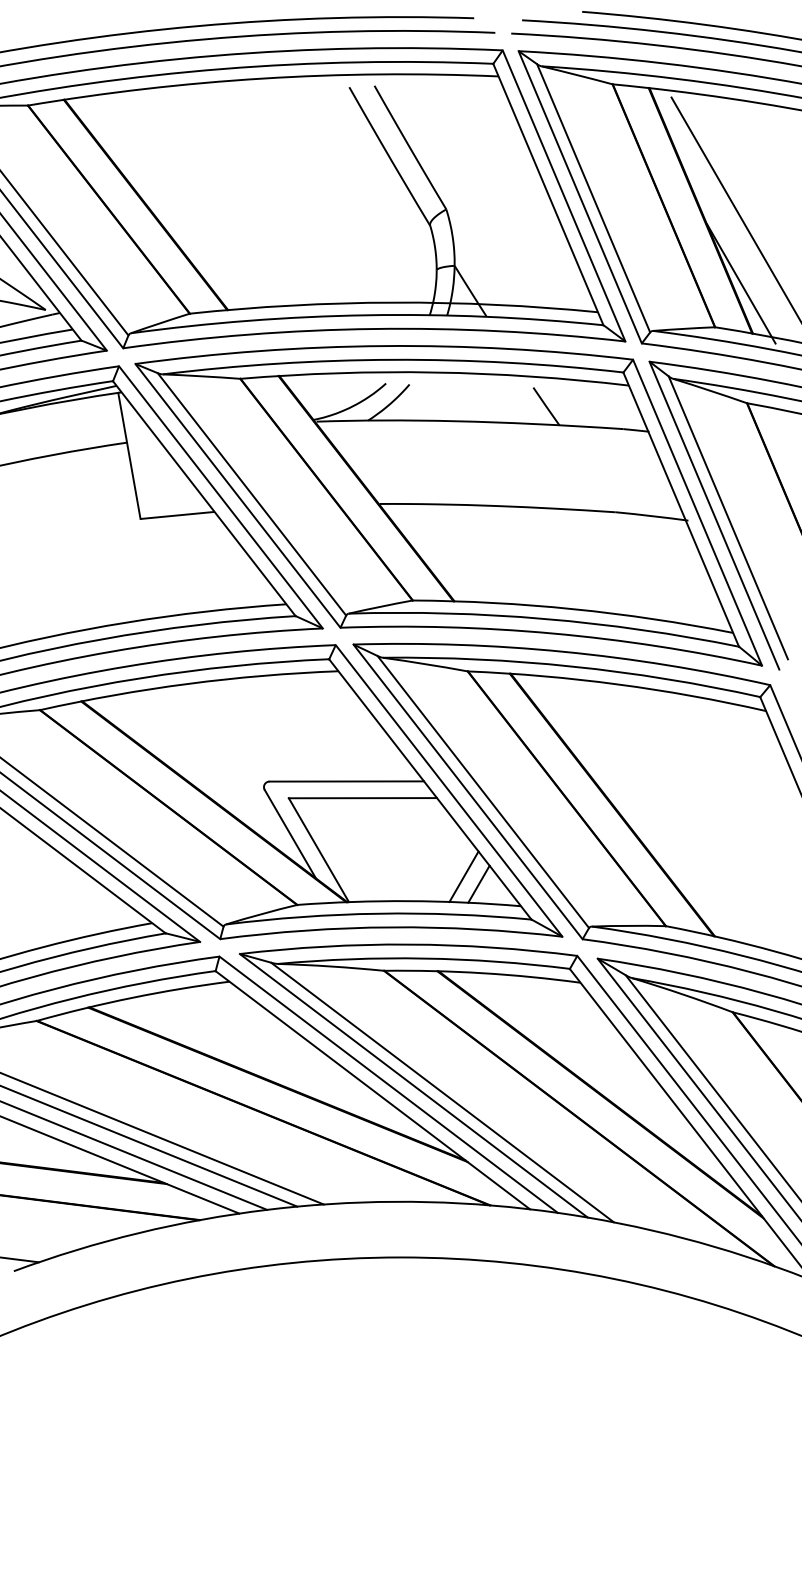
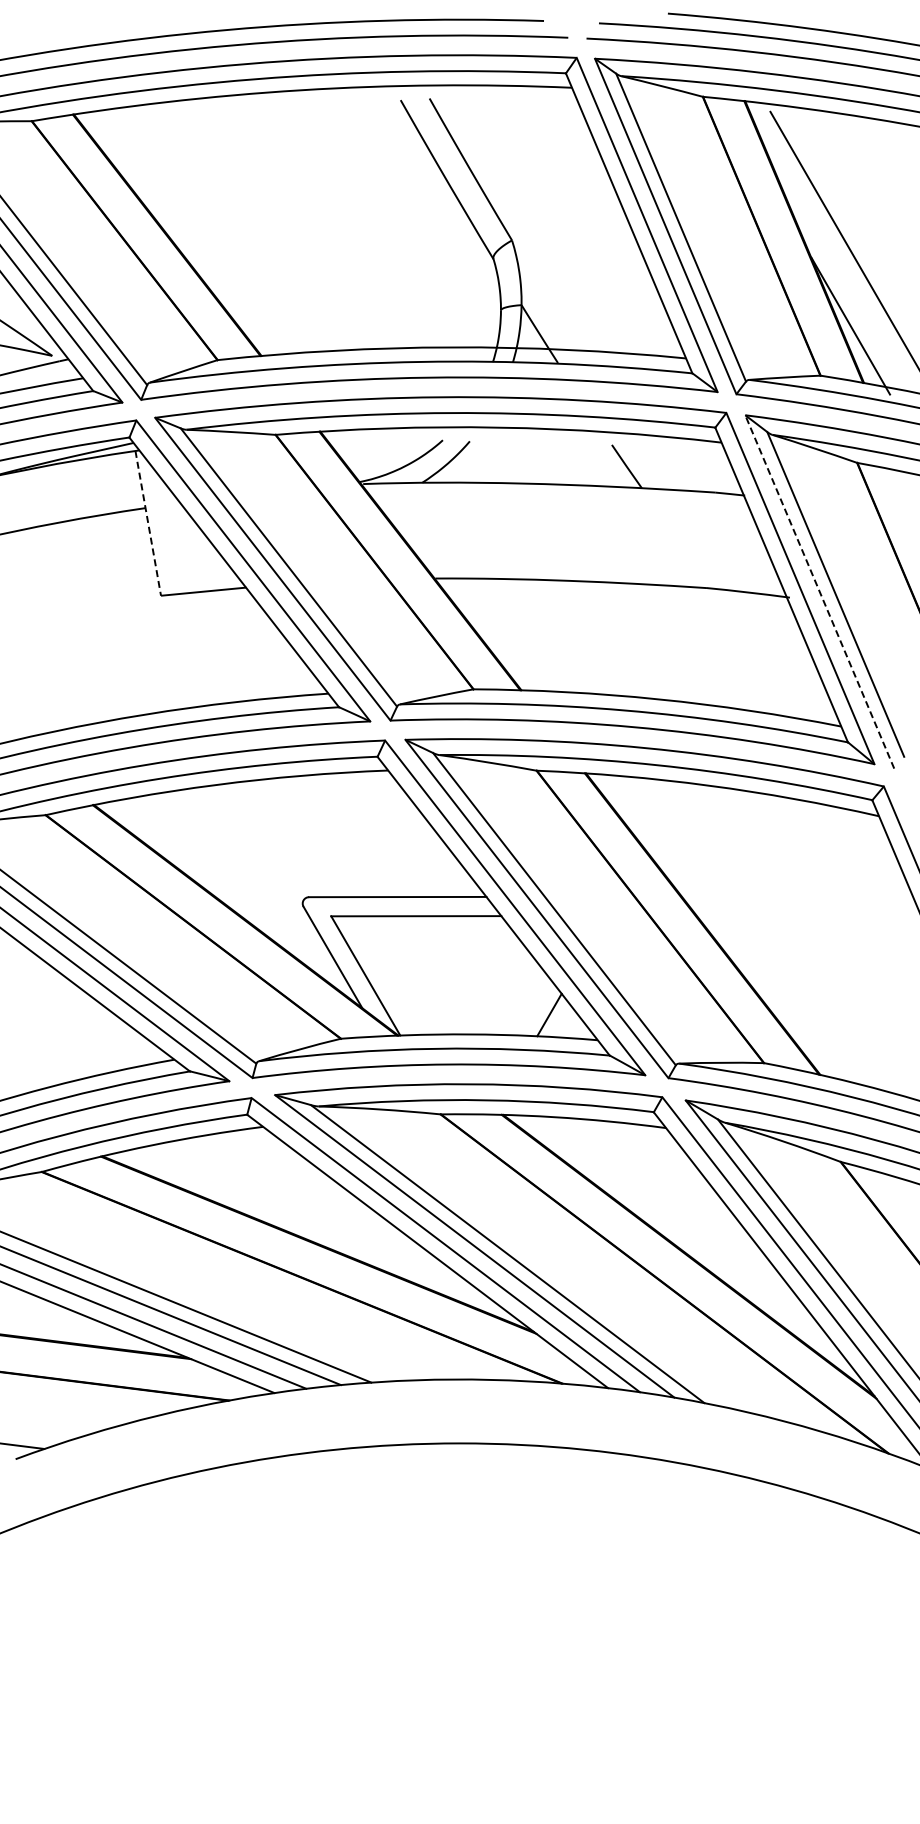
line: (129, 456) -> (148, 523), solid -> dashed
line: (714, 515) -> (819, 591), solid -> dashed
line: (464, 876) -> (532, 1006), removed

